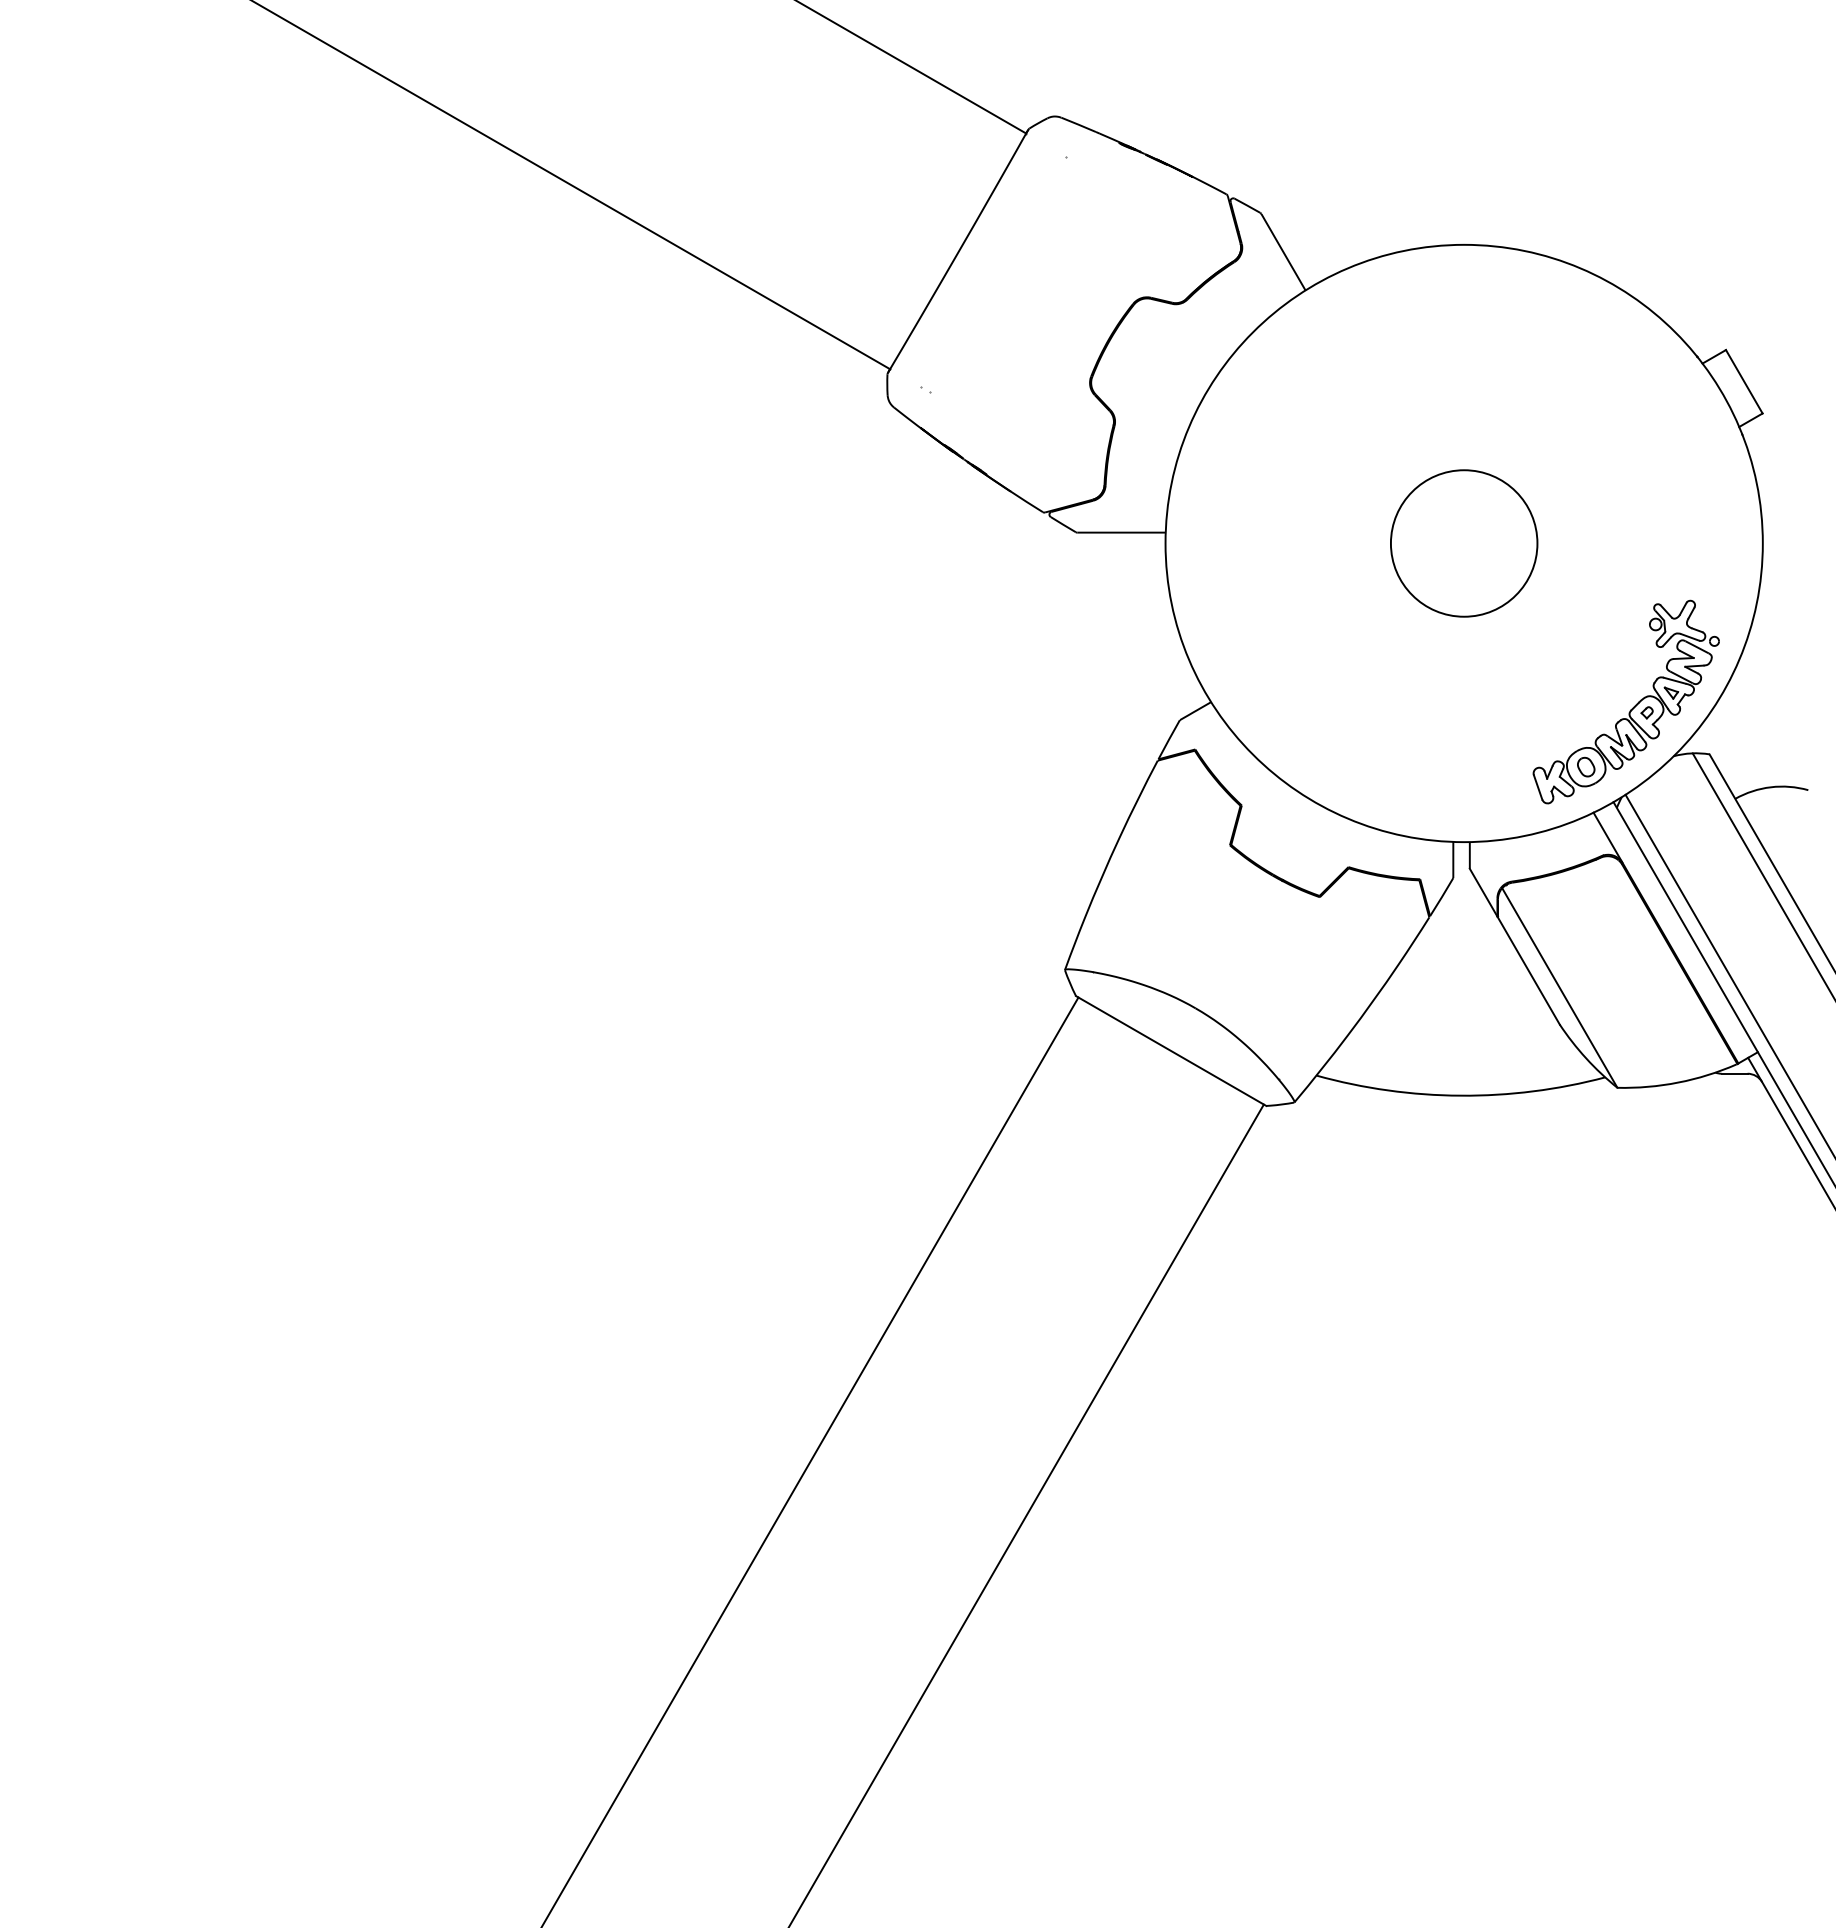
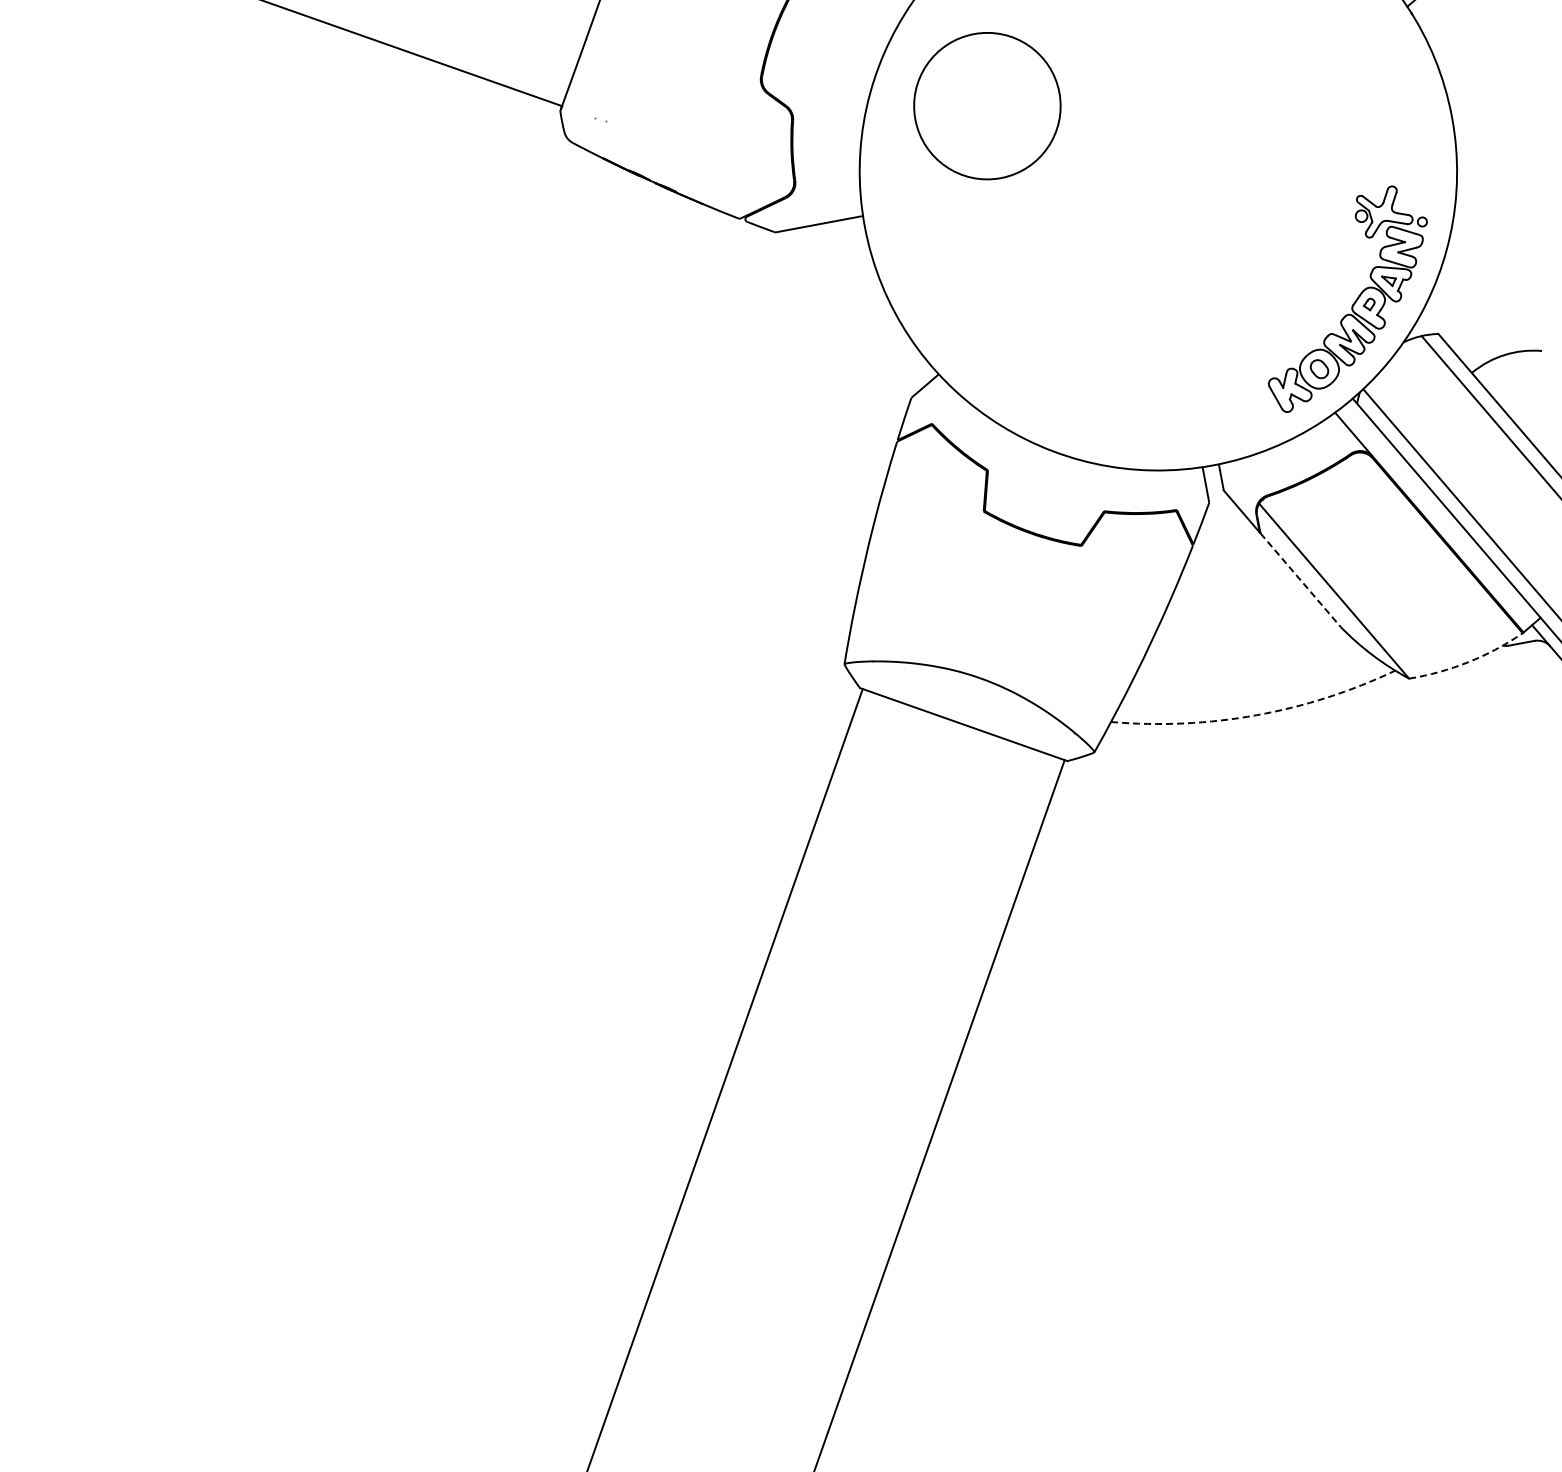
circle: (1464, 543) -> (987, 106), moved
line: (1528, 971) -> (1300, 580), solid -> dashed
arc: (1678, 1082) -> (1468, 662), solid -> dashed
arc: (1460, 1095) -> (1256, 715), solid -> dashed

